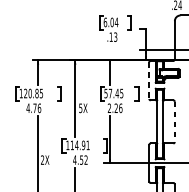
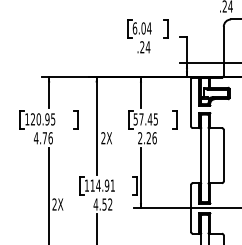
text: (113, 37) -> (145, 47), .13 -> .24
line: (149, 81) -> (191, 103), dashed -> solid
text: (37, 93) -> (47, 119), 120.85 -> 120.95
text: (80, 108) -> (103, 138), 5X -> 2X
line: (174, 121) -> (223, 155), dashed -> solid

